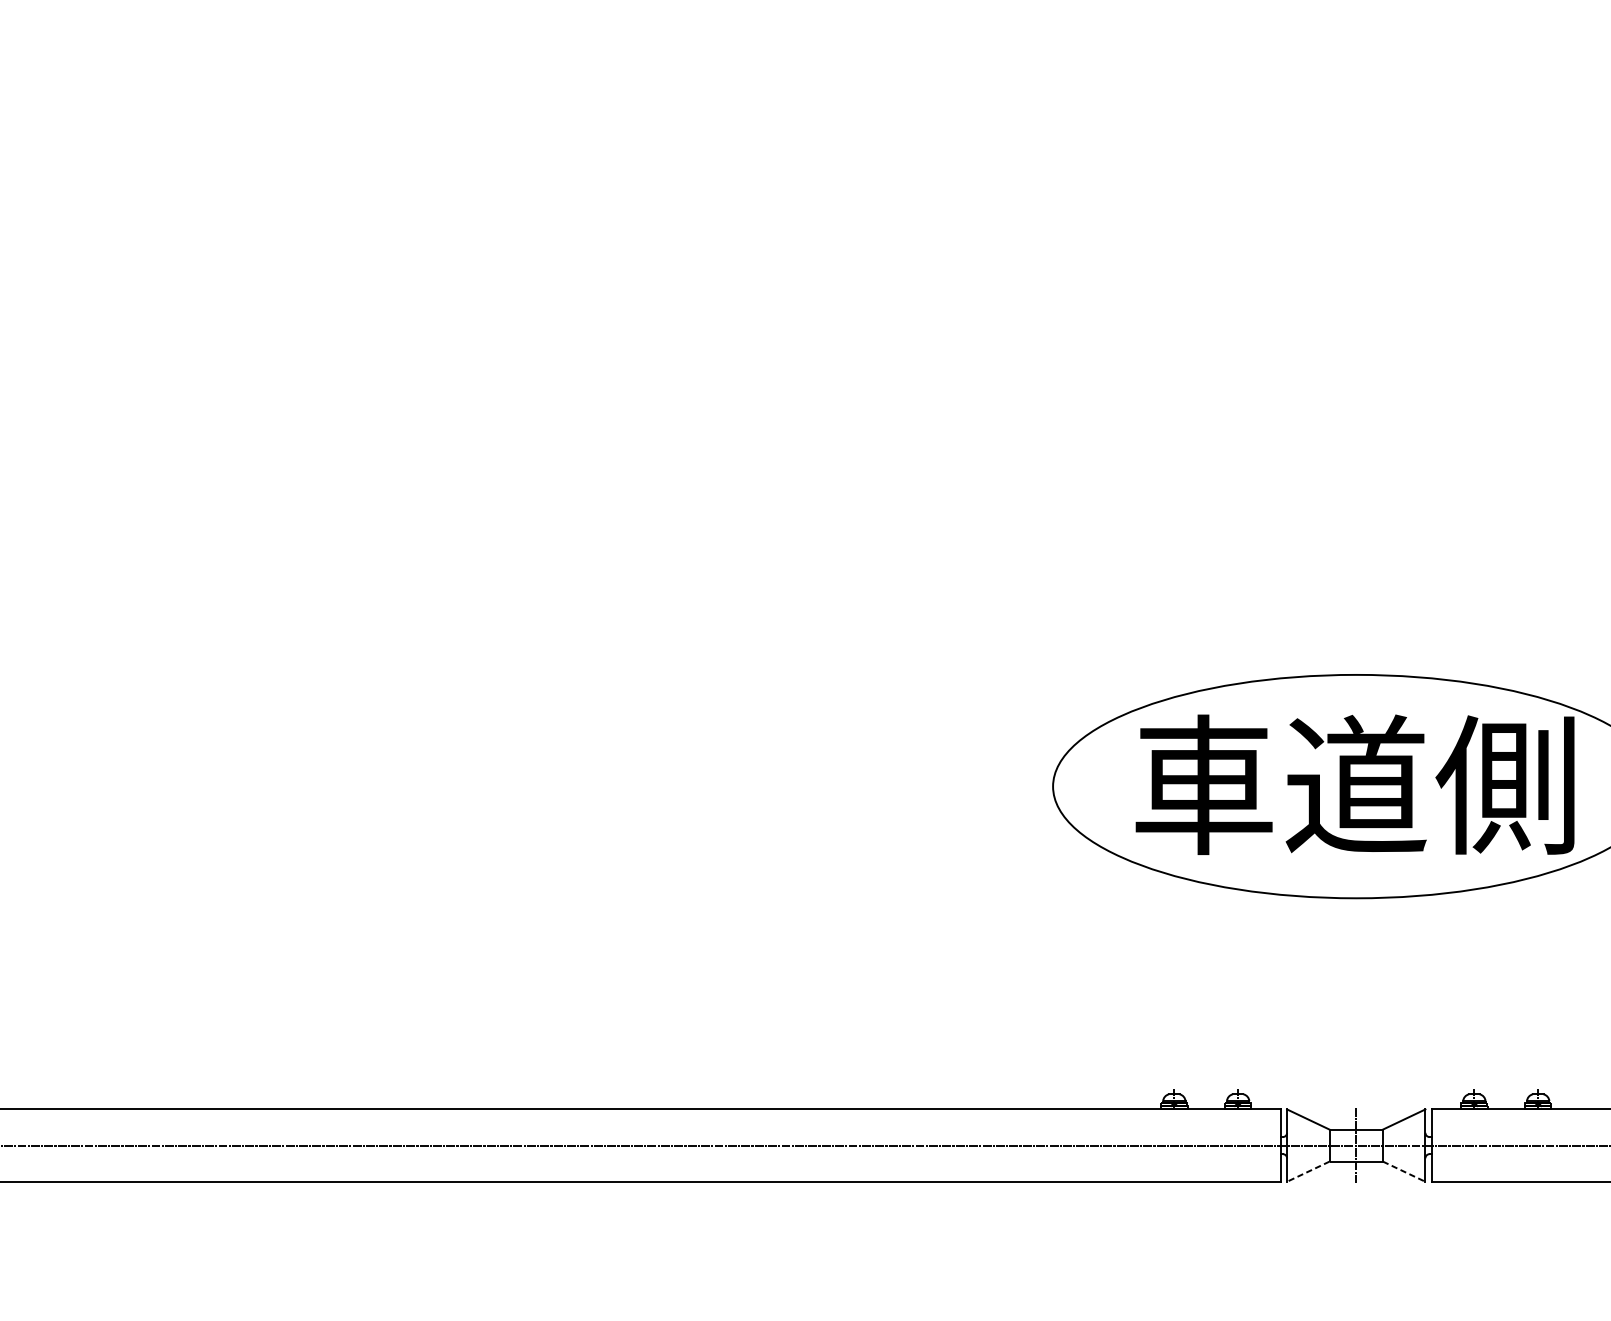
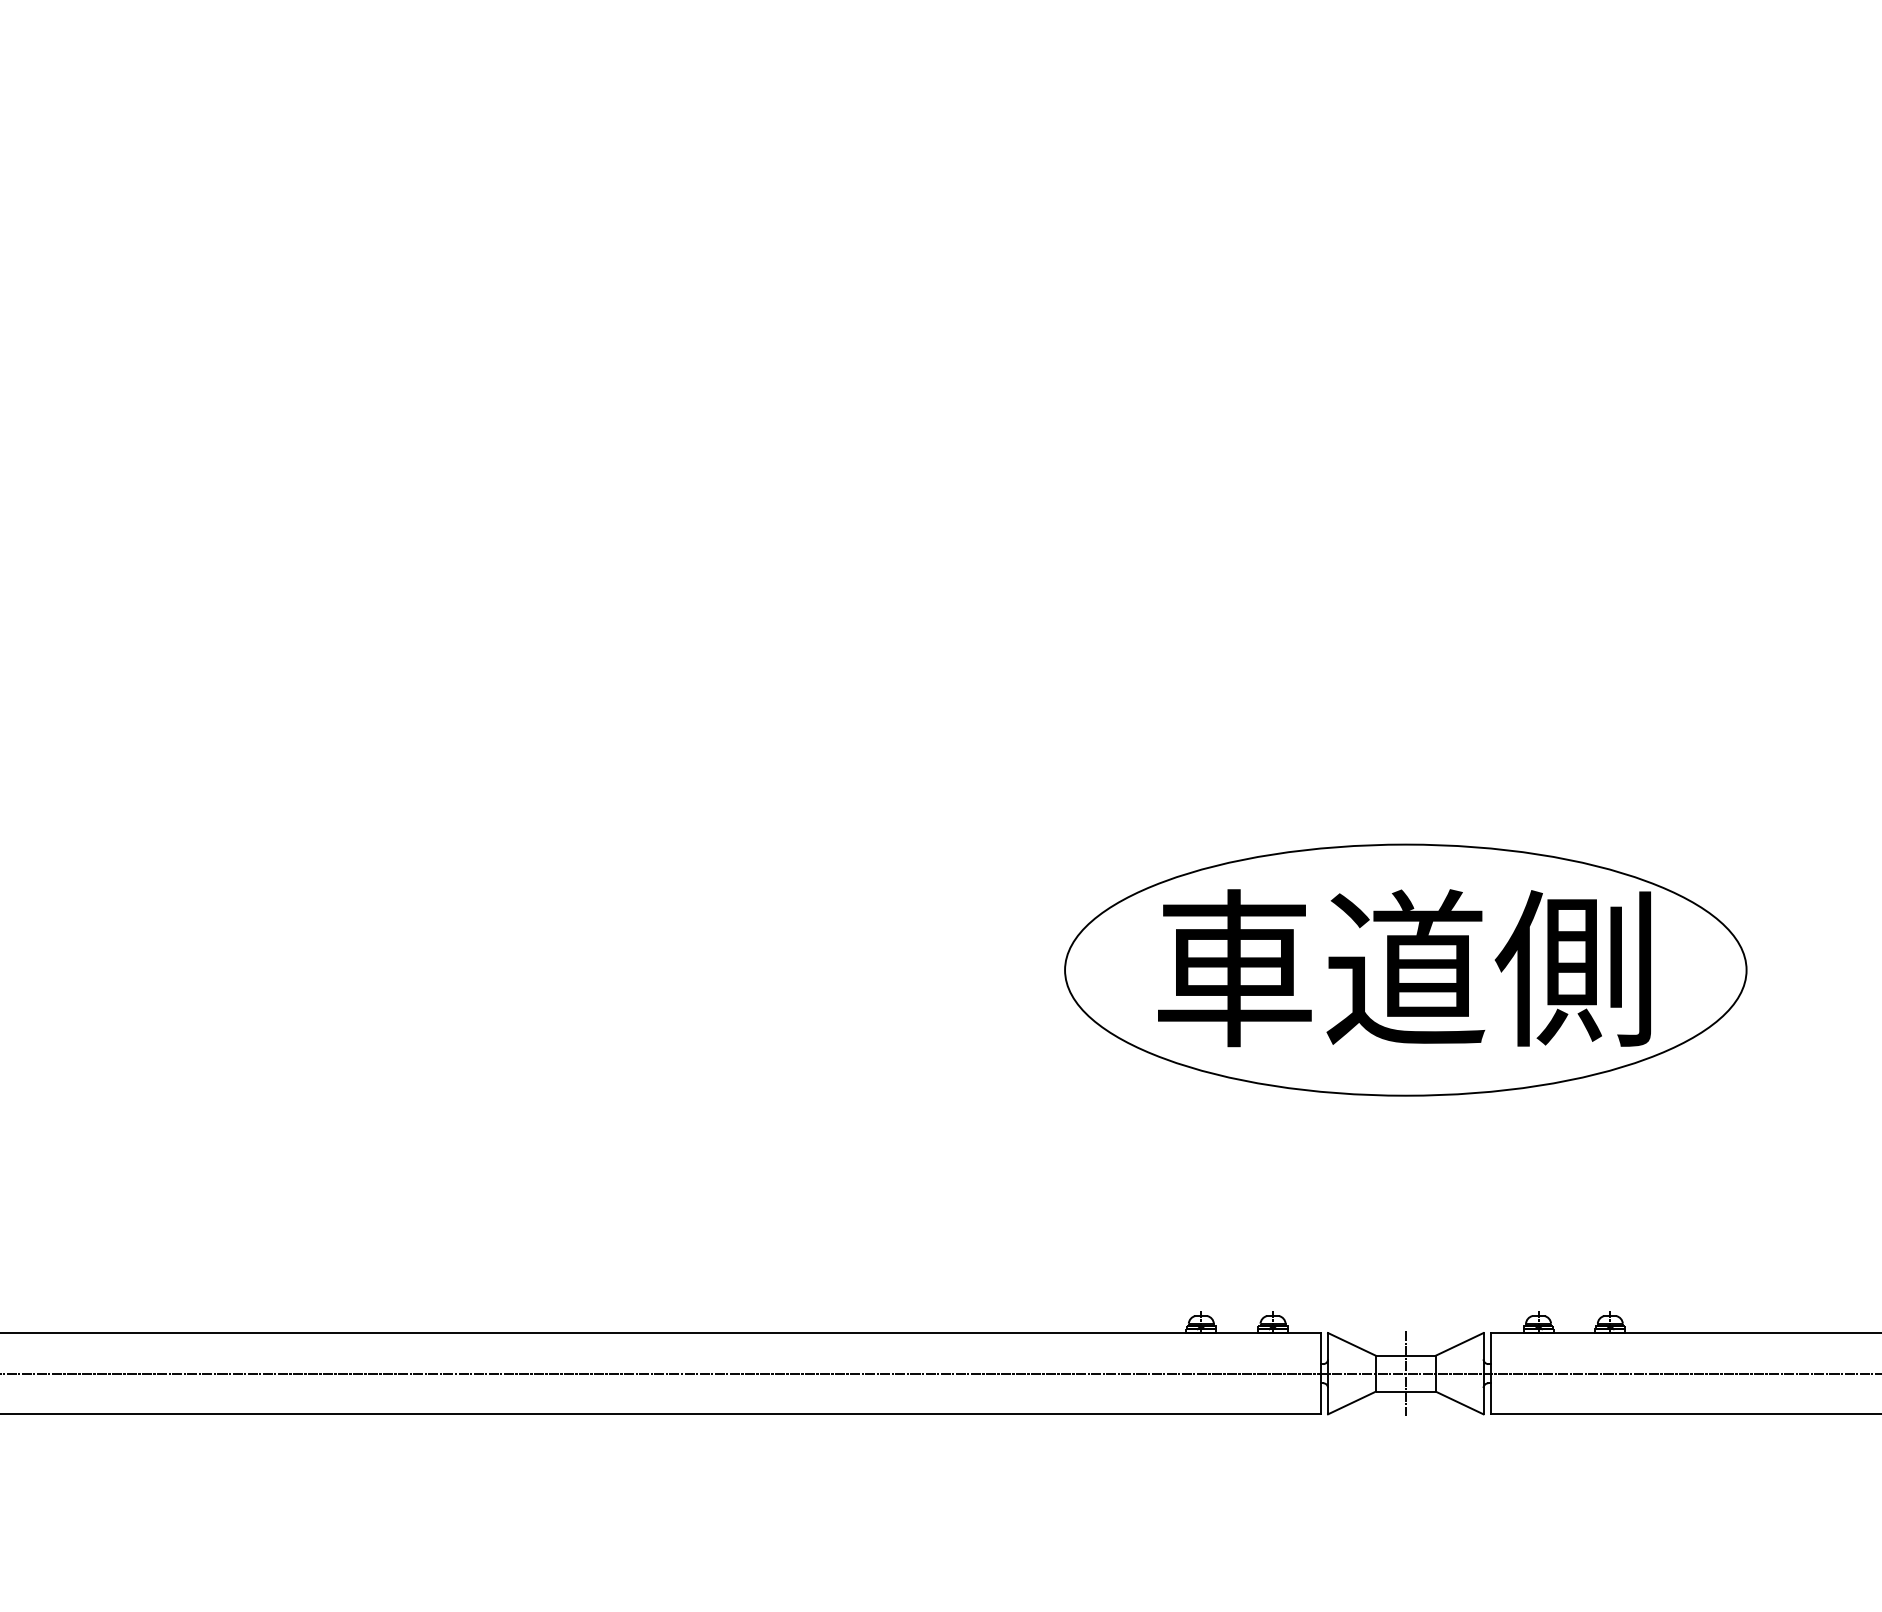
line: (1307, 1172) -> (1351, 1403), dashed -> solid
line: (1404, 1172) -> (1460, 1403), dashed -> solid

